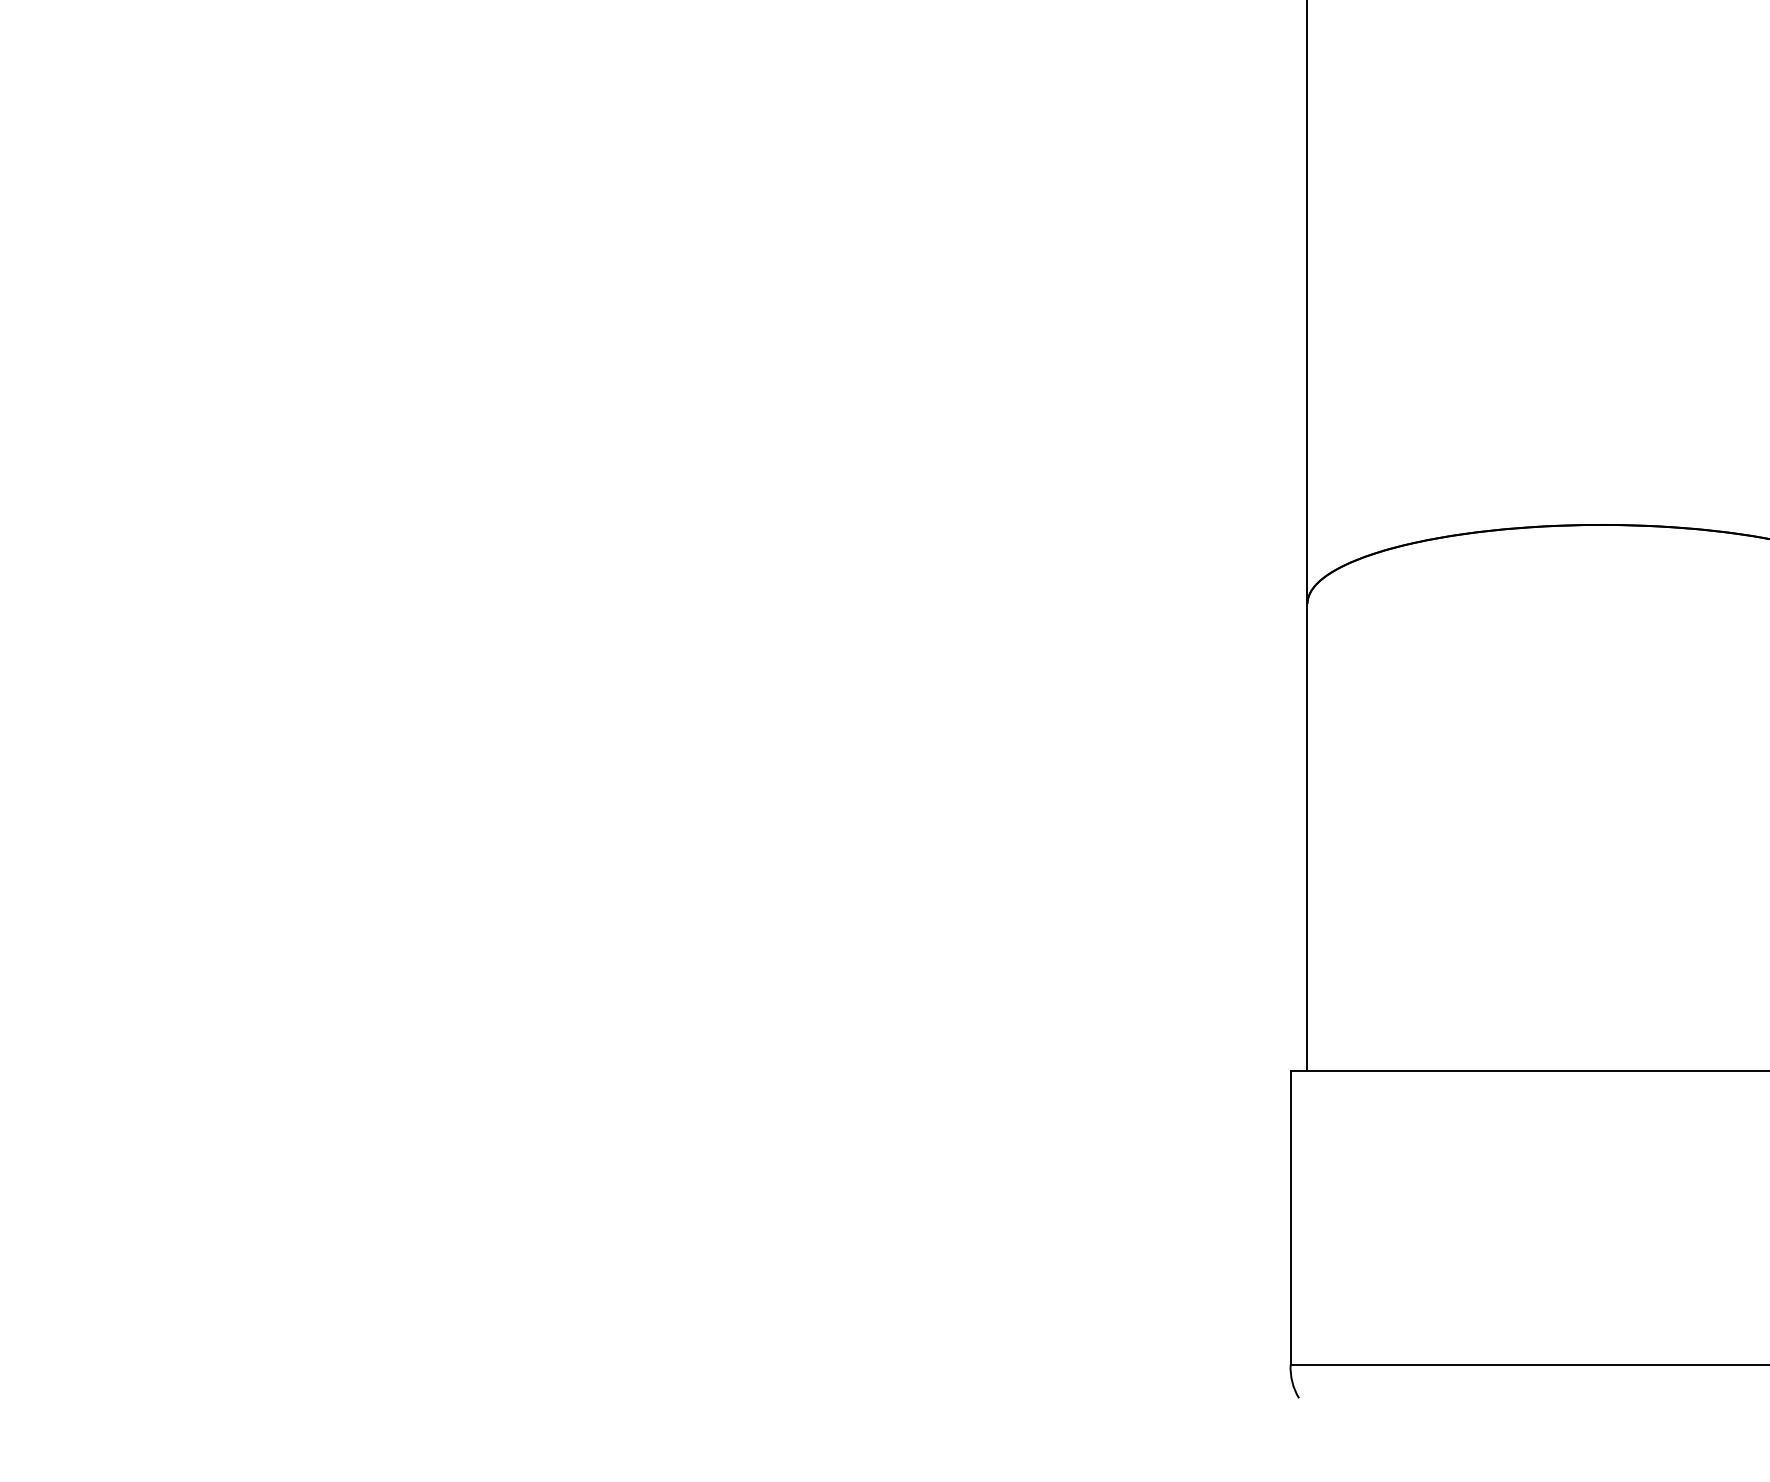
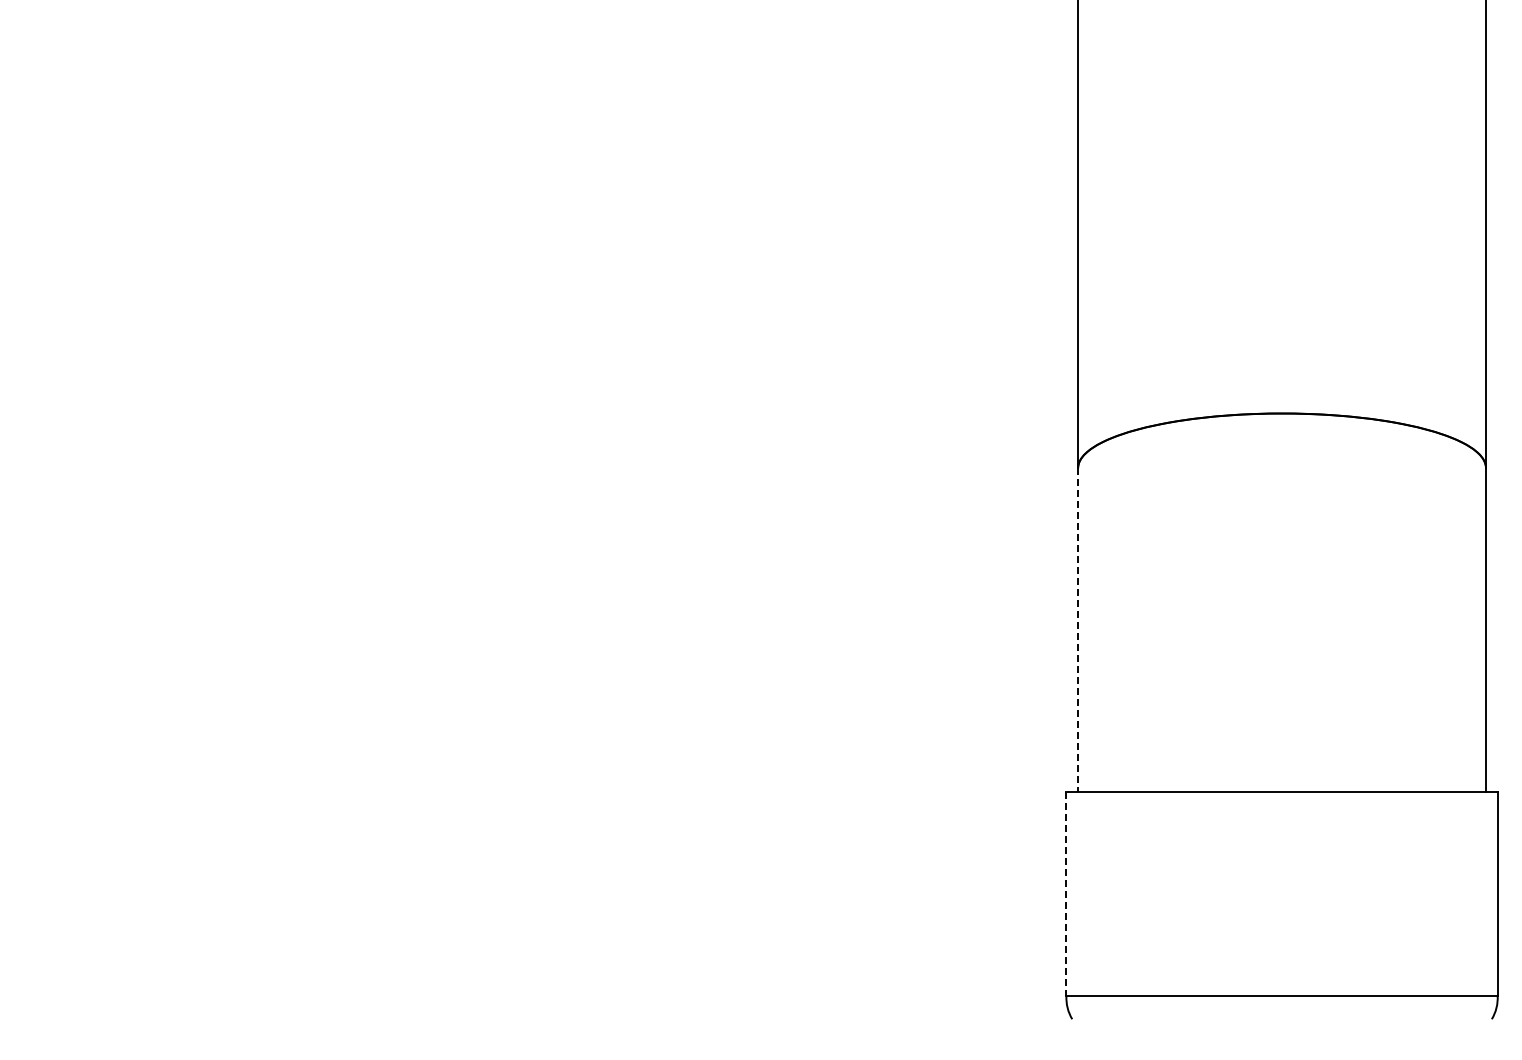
line: (1308, 837) -> (1078, 630), solid -> dashed
line: (1290, 1216) -> (1066, 893), solid -> dashed

